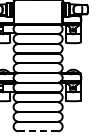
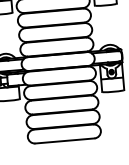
line: (38, 131) -> (65, 141), dashed -> solid

